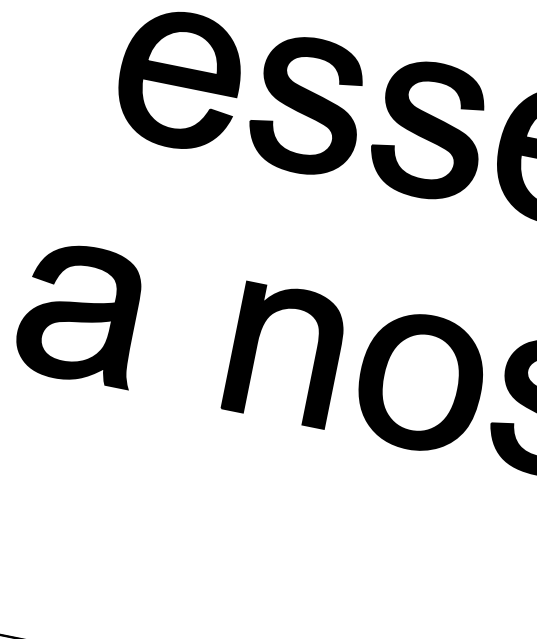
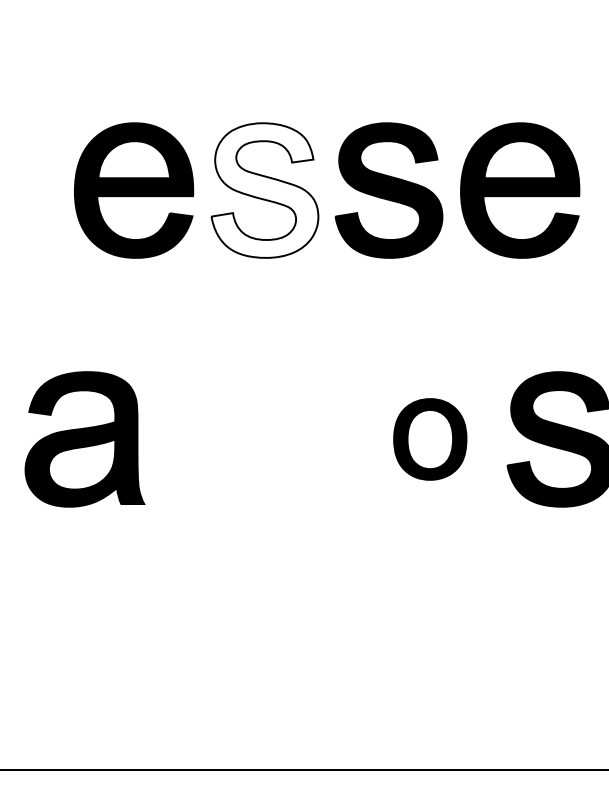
fill: (307, 105) -> (264, 190), removed
part: (314, 359) -> (321, 437), removed
part: (421, 382) -> (430, 439), size x0.6

